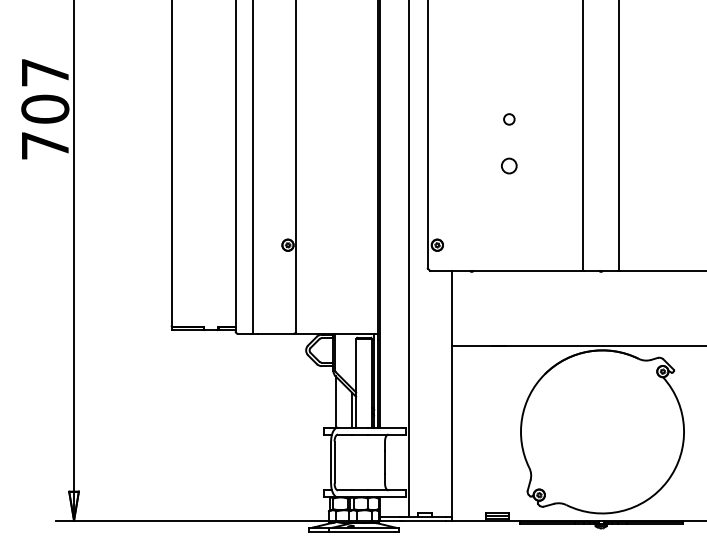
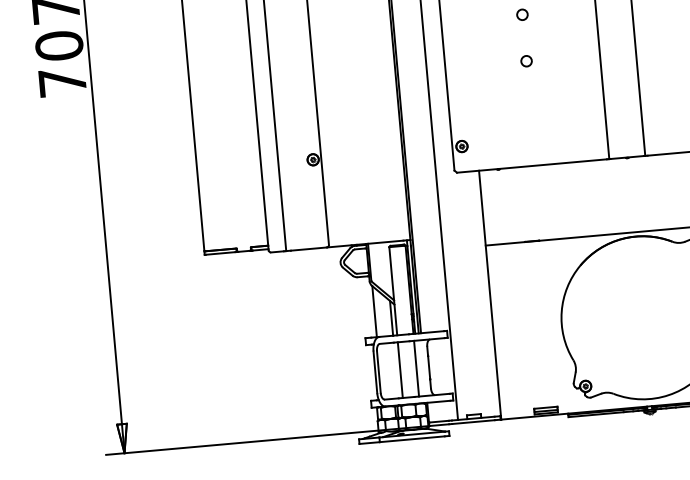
circle: (509, 165) -> (526, 60), size x0.71
line: (356, 462) -> (400, 370), added
line: (372, 462) -> (416, 368), added

